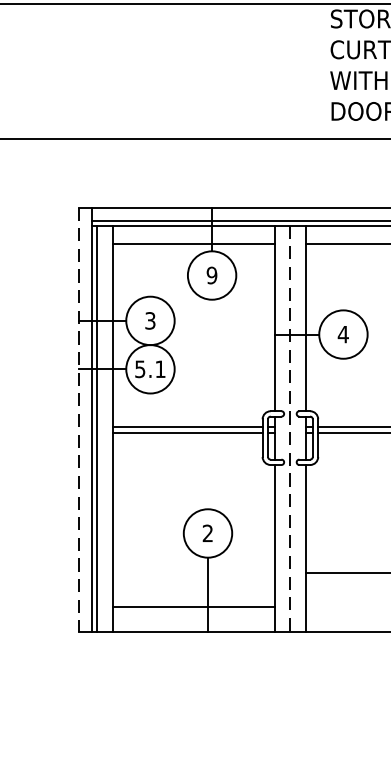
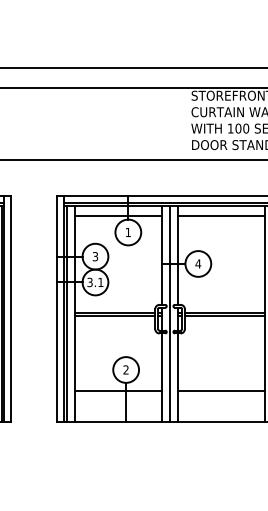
text: (212, 275) -> (128, 232), 9 -> 1
text: (139, 367) -> (89, 281), 5.1 -> 3.1
line: (79, 419) -> (57, 309), dashed -> solid
line: (291, 429) -> (170, 314), dashed -> solid
line: (193, 607) -> (118, 391), moved

